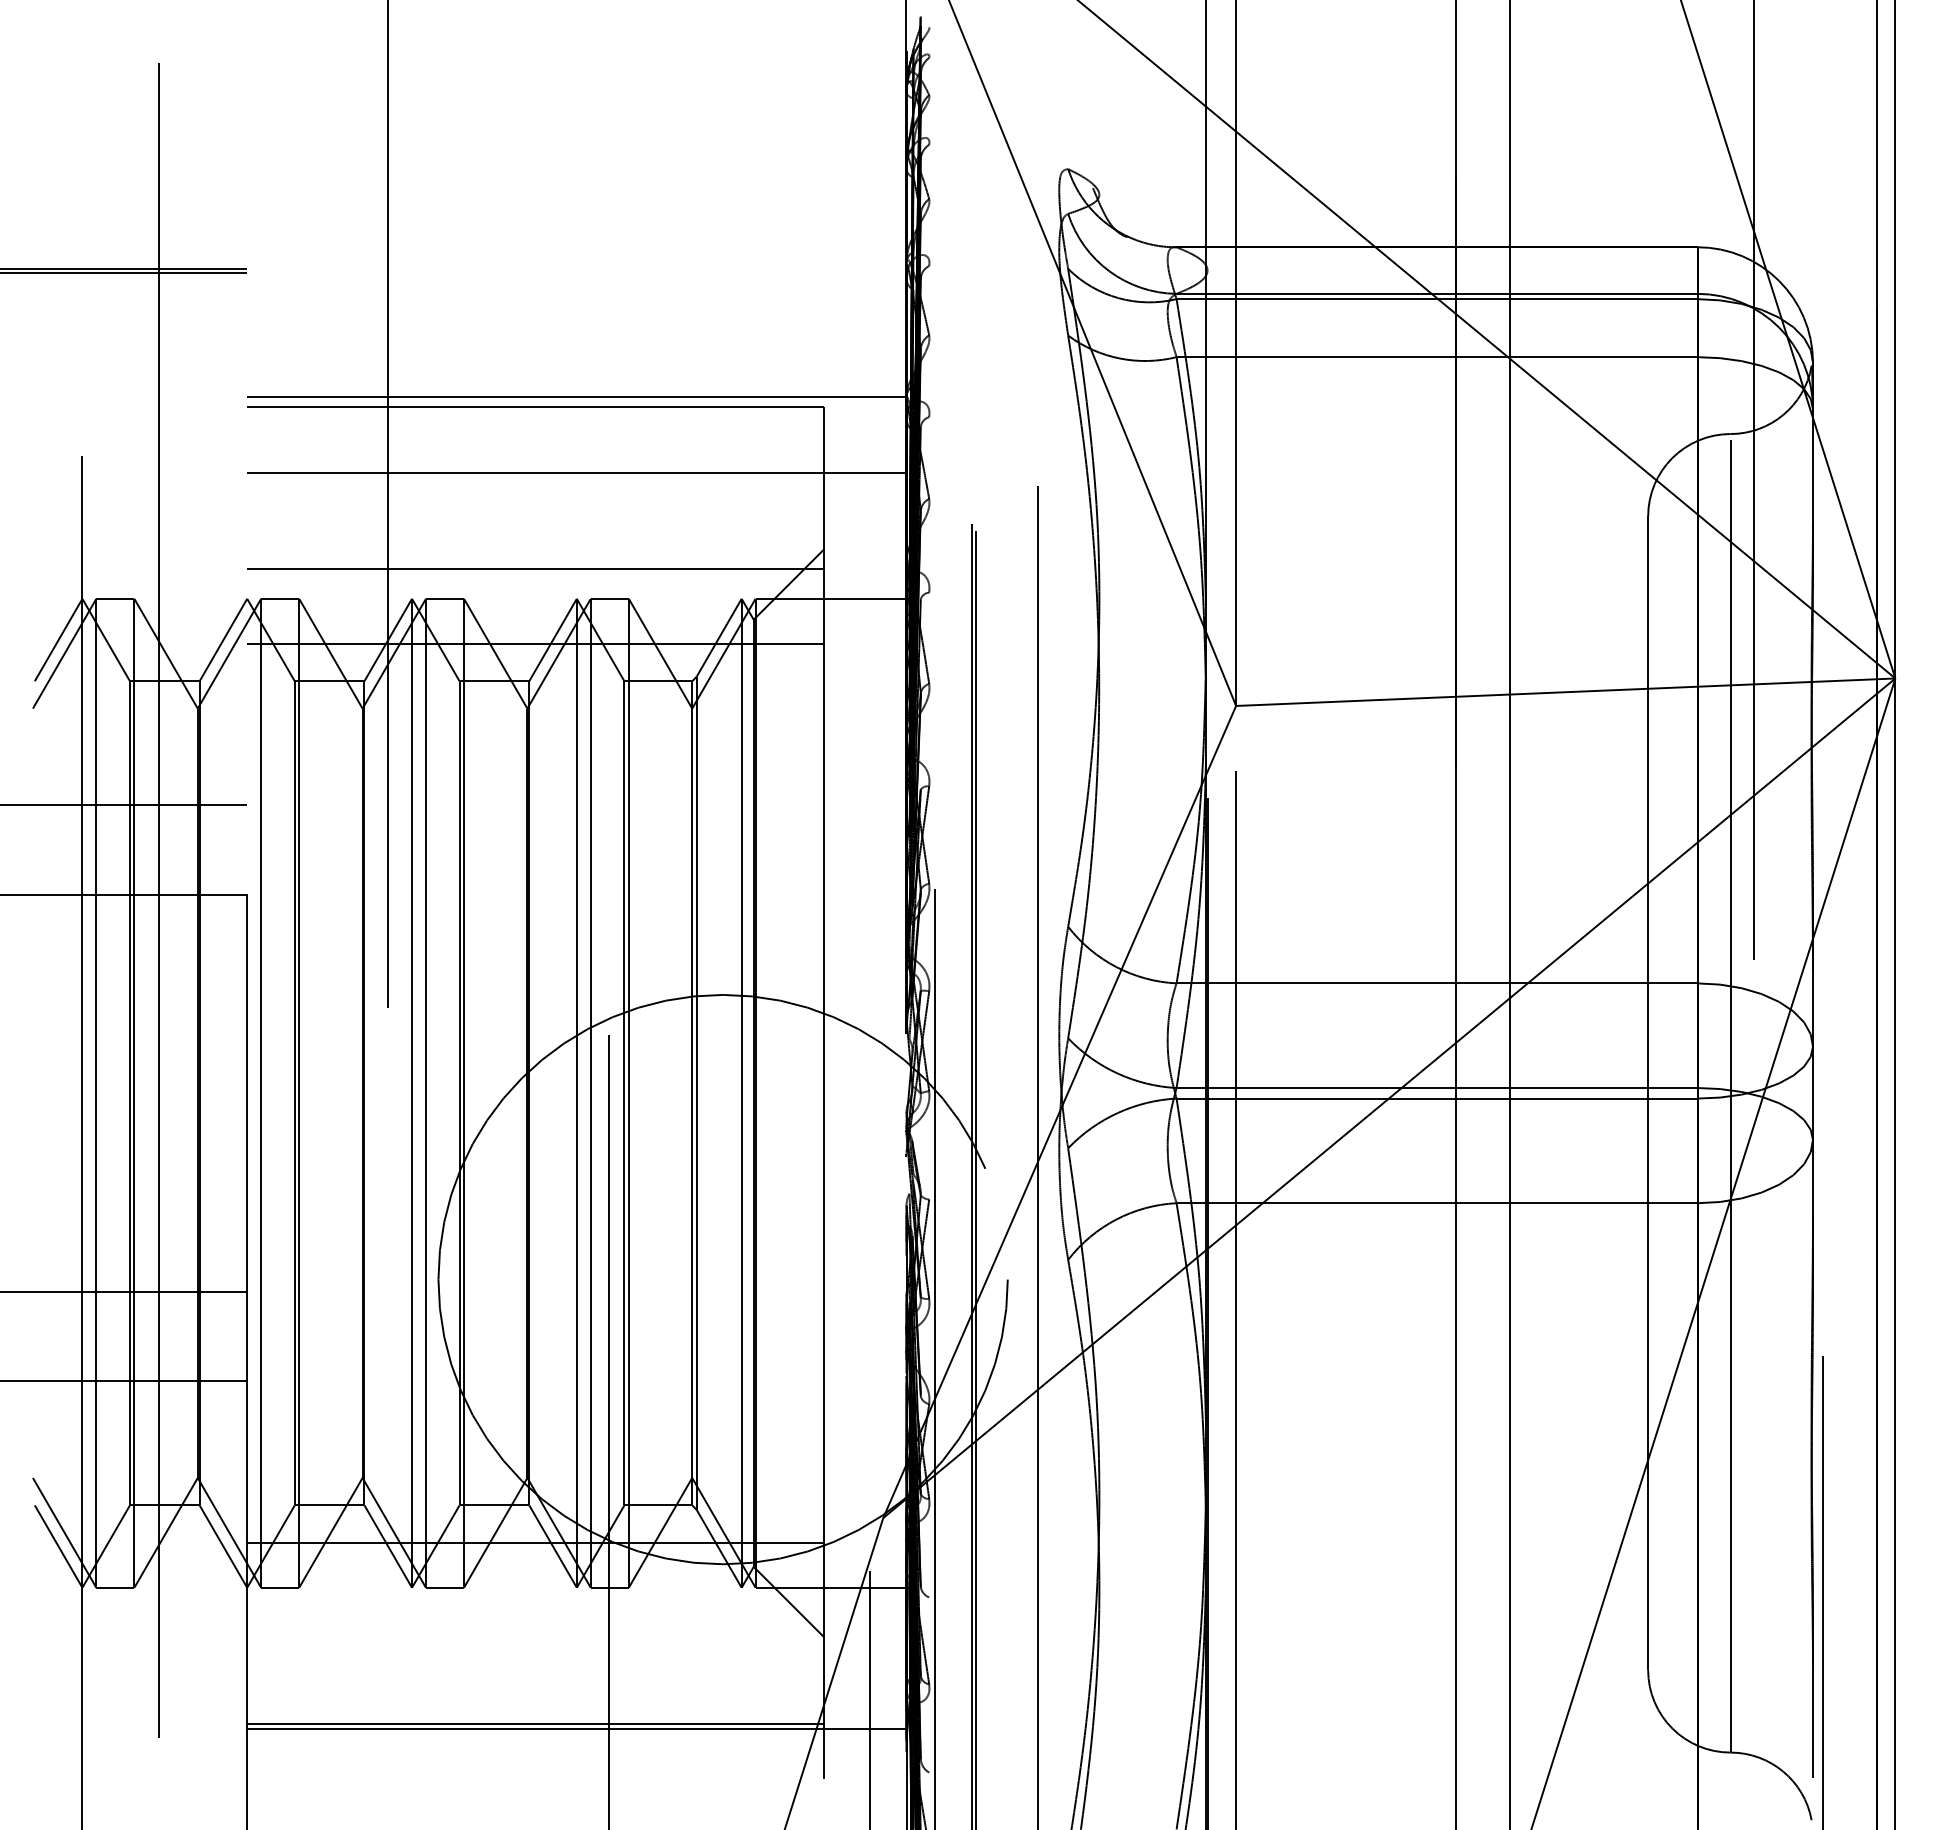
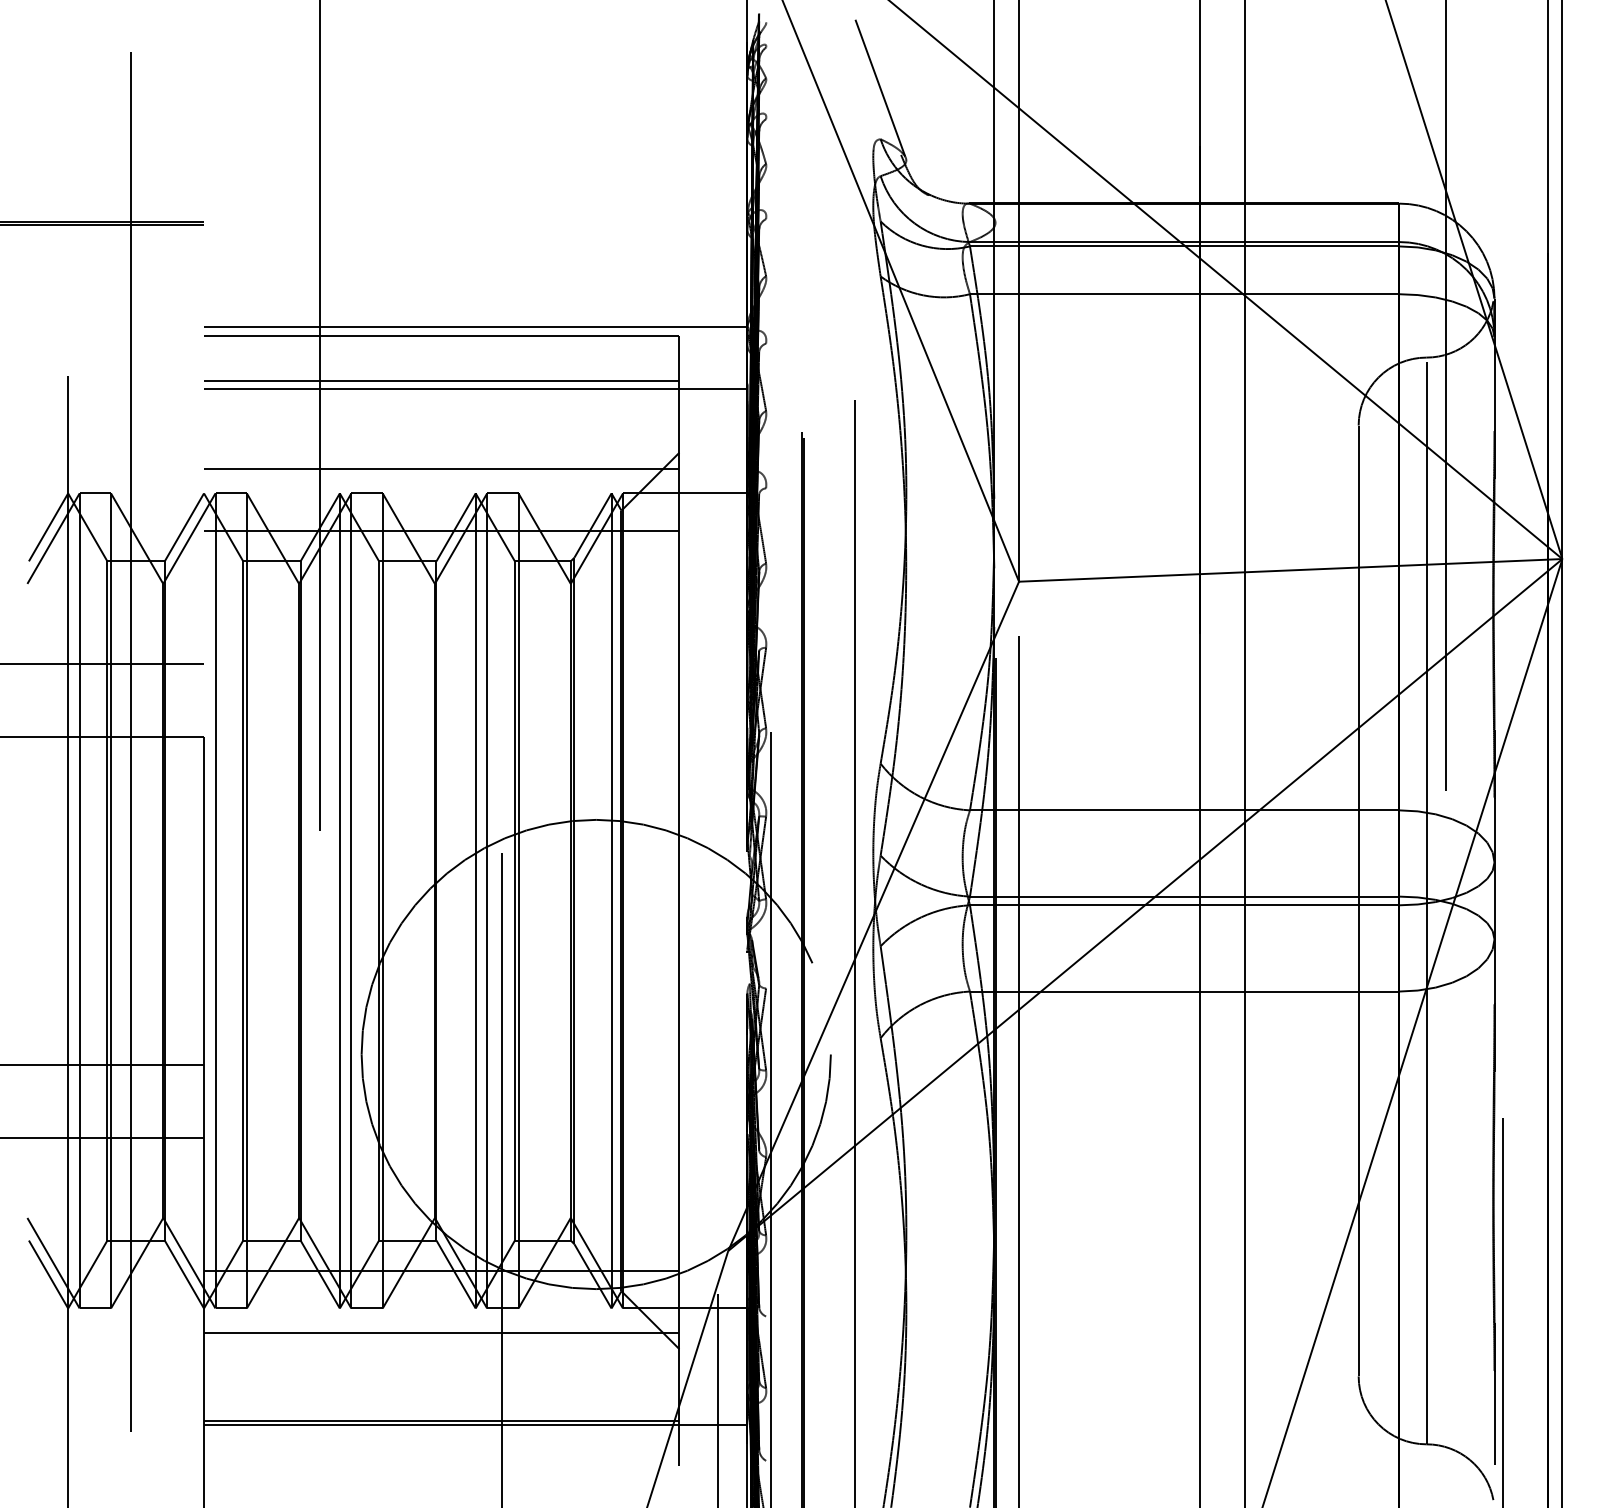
line: (1067, 107) -> (880, 88), added
line: (535, 462) -> (441, 381), added
line: (535, 1617) -> (441, 1333), added

